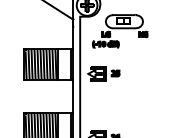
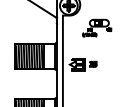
part: (119, 31) -> (96, 28), size x0.6

